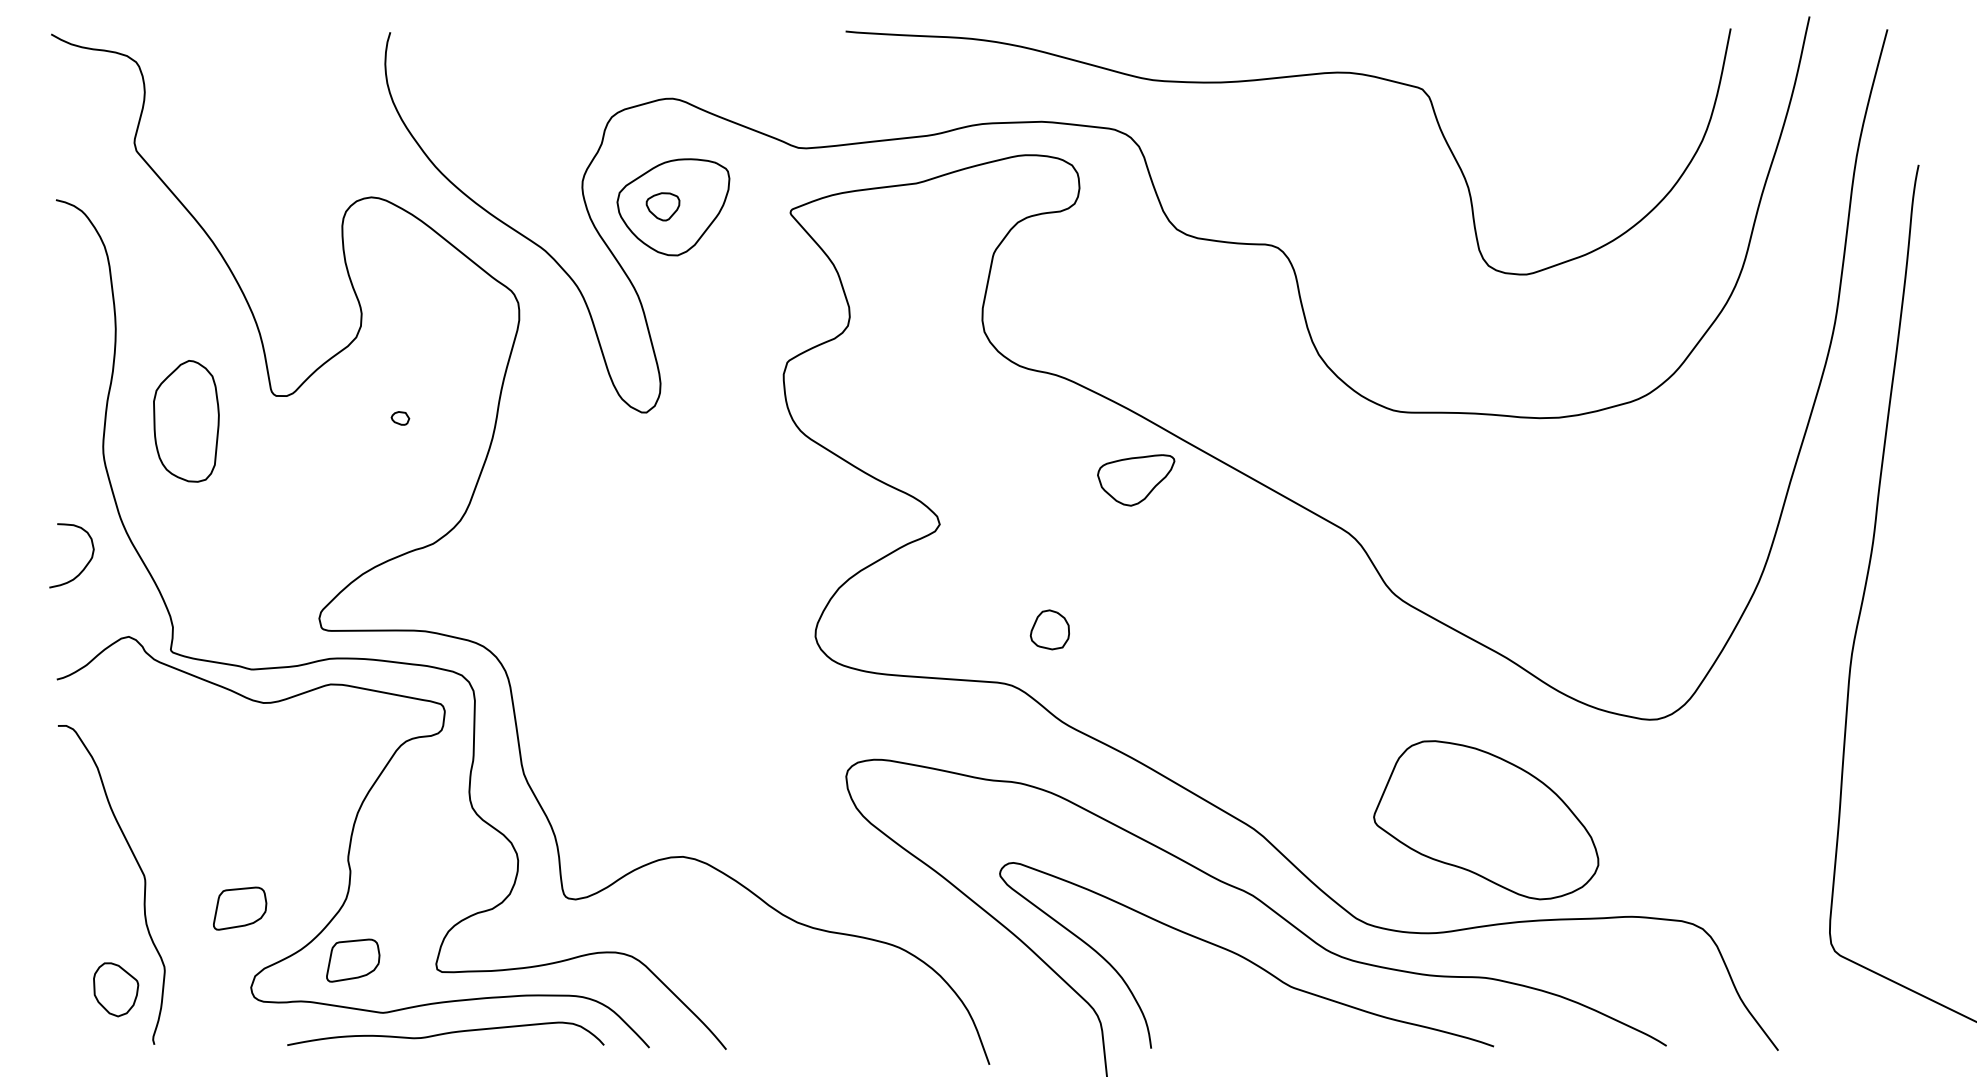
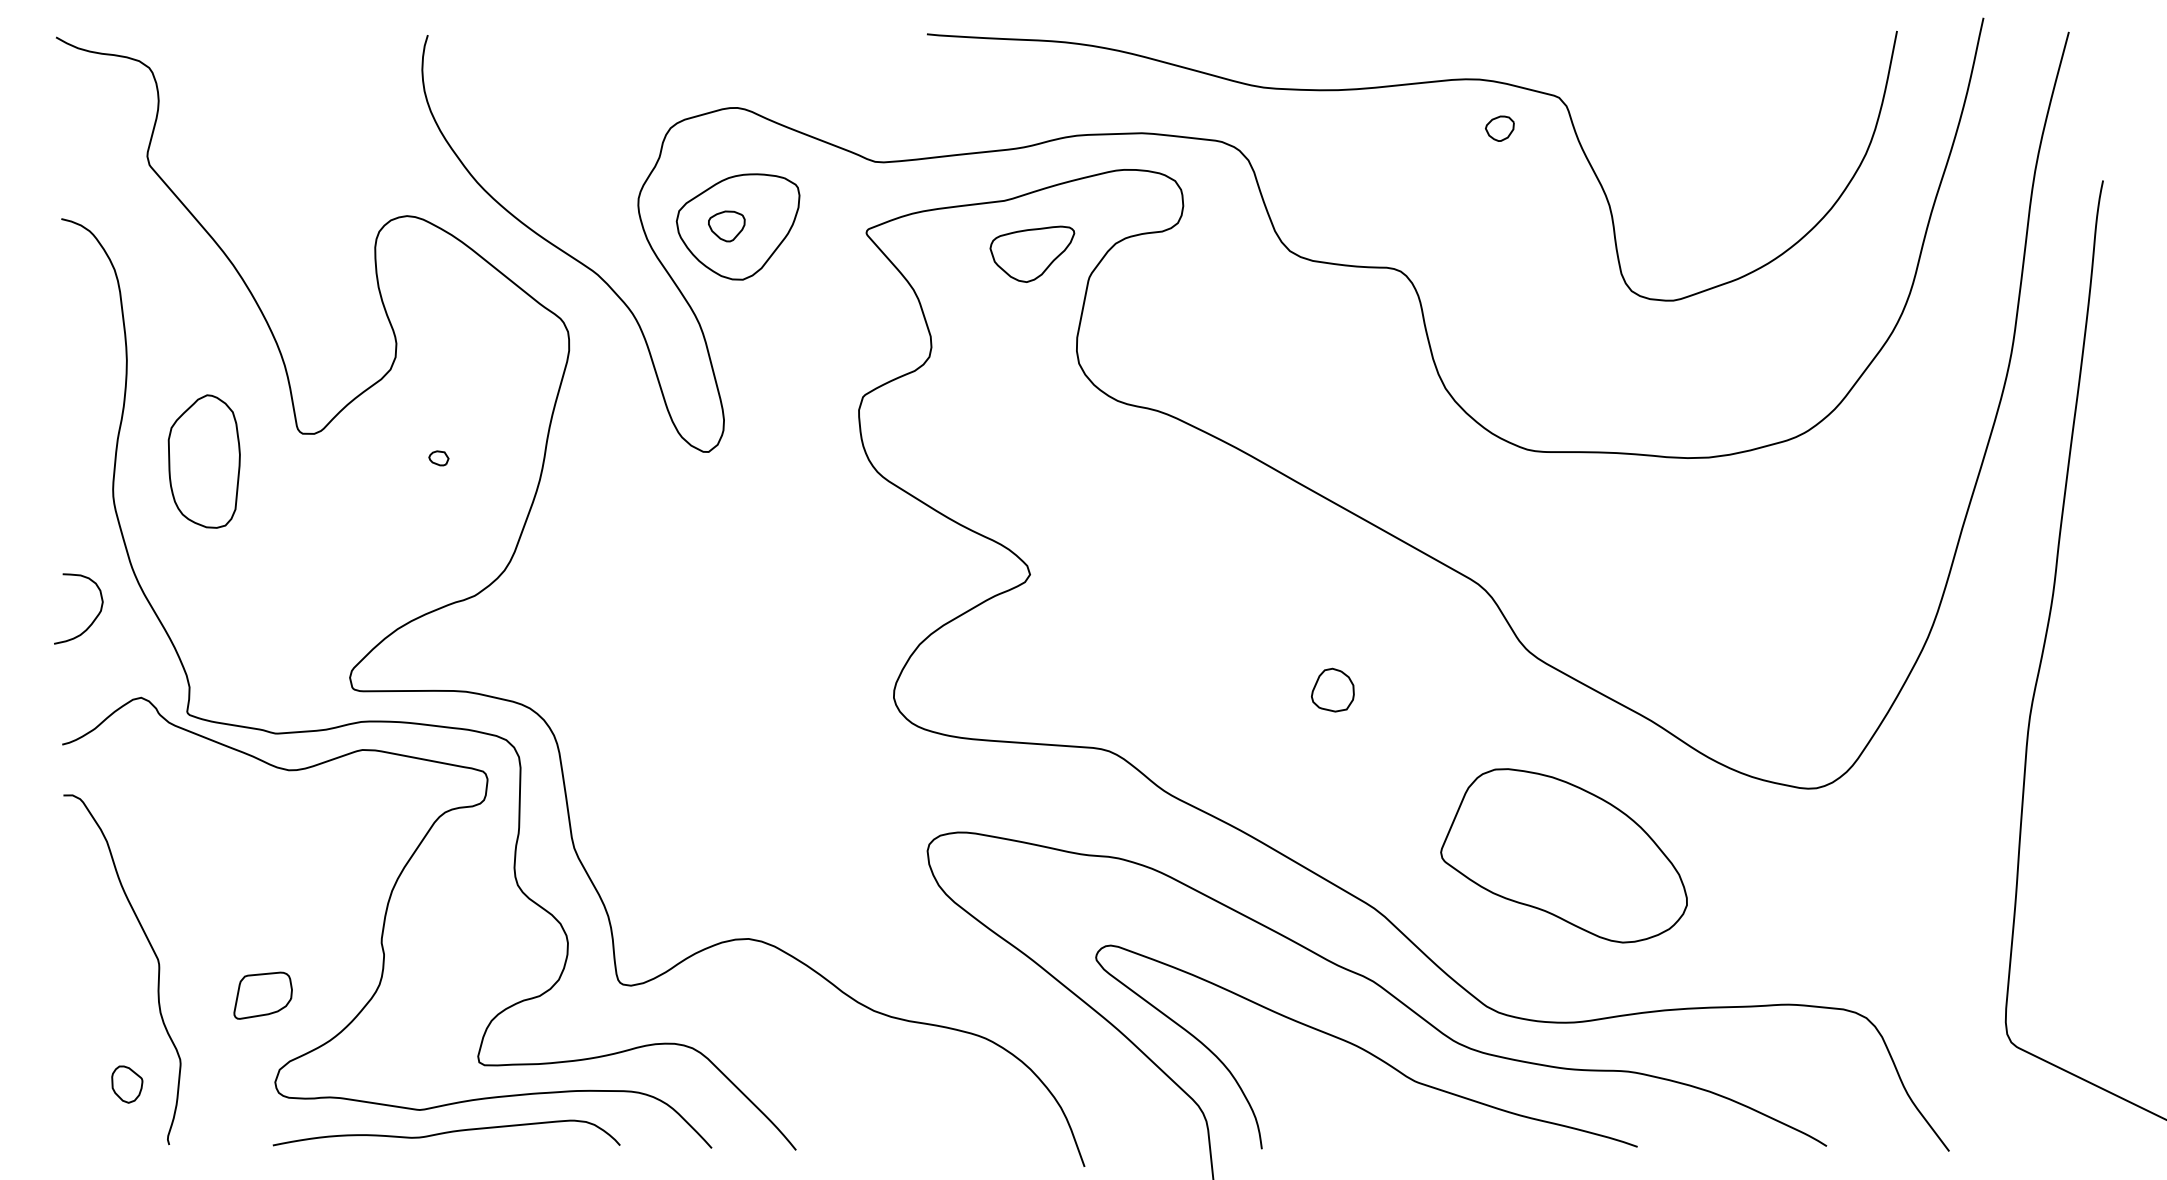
part: (1368, 117) -> (1499, 128), added
part: (1136, 479) -> (1032, 253), moved
part: (1049, 629) -> (1332, 689), moved
part: (1485, 819) -> (1563, 855), moved
part: (352, 960) -> (386, 1052), removed
part: (116, 989) -> (127, 1084), size x0.62
curve: (445, 1033) -> (446, 1132), moved

